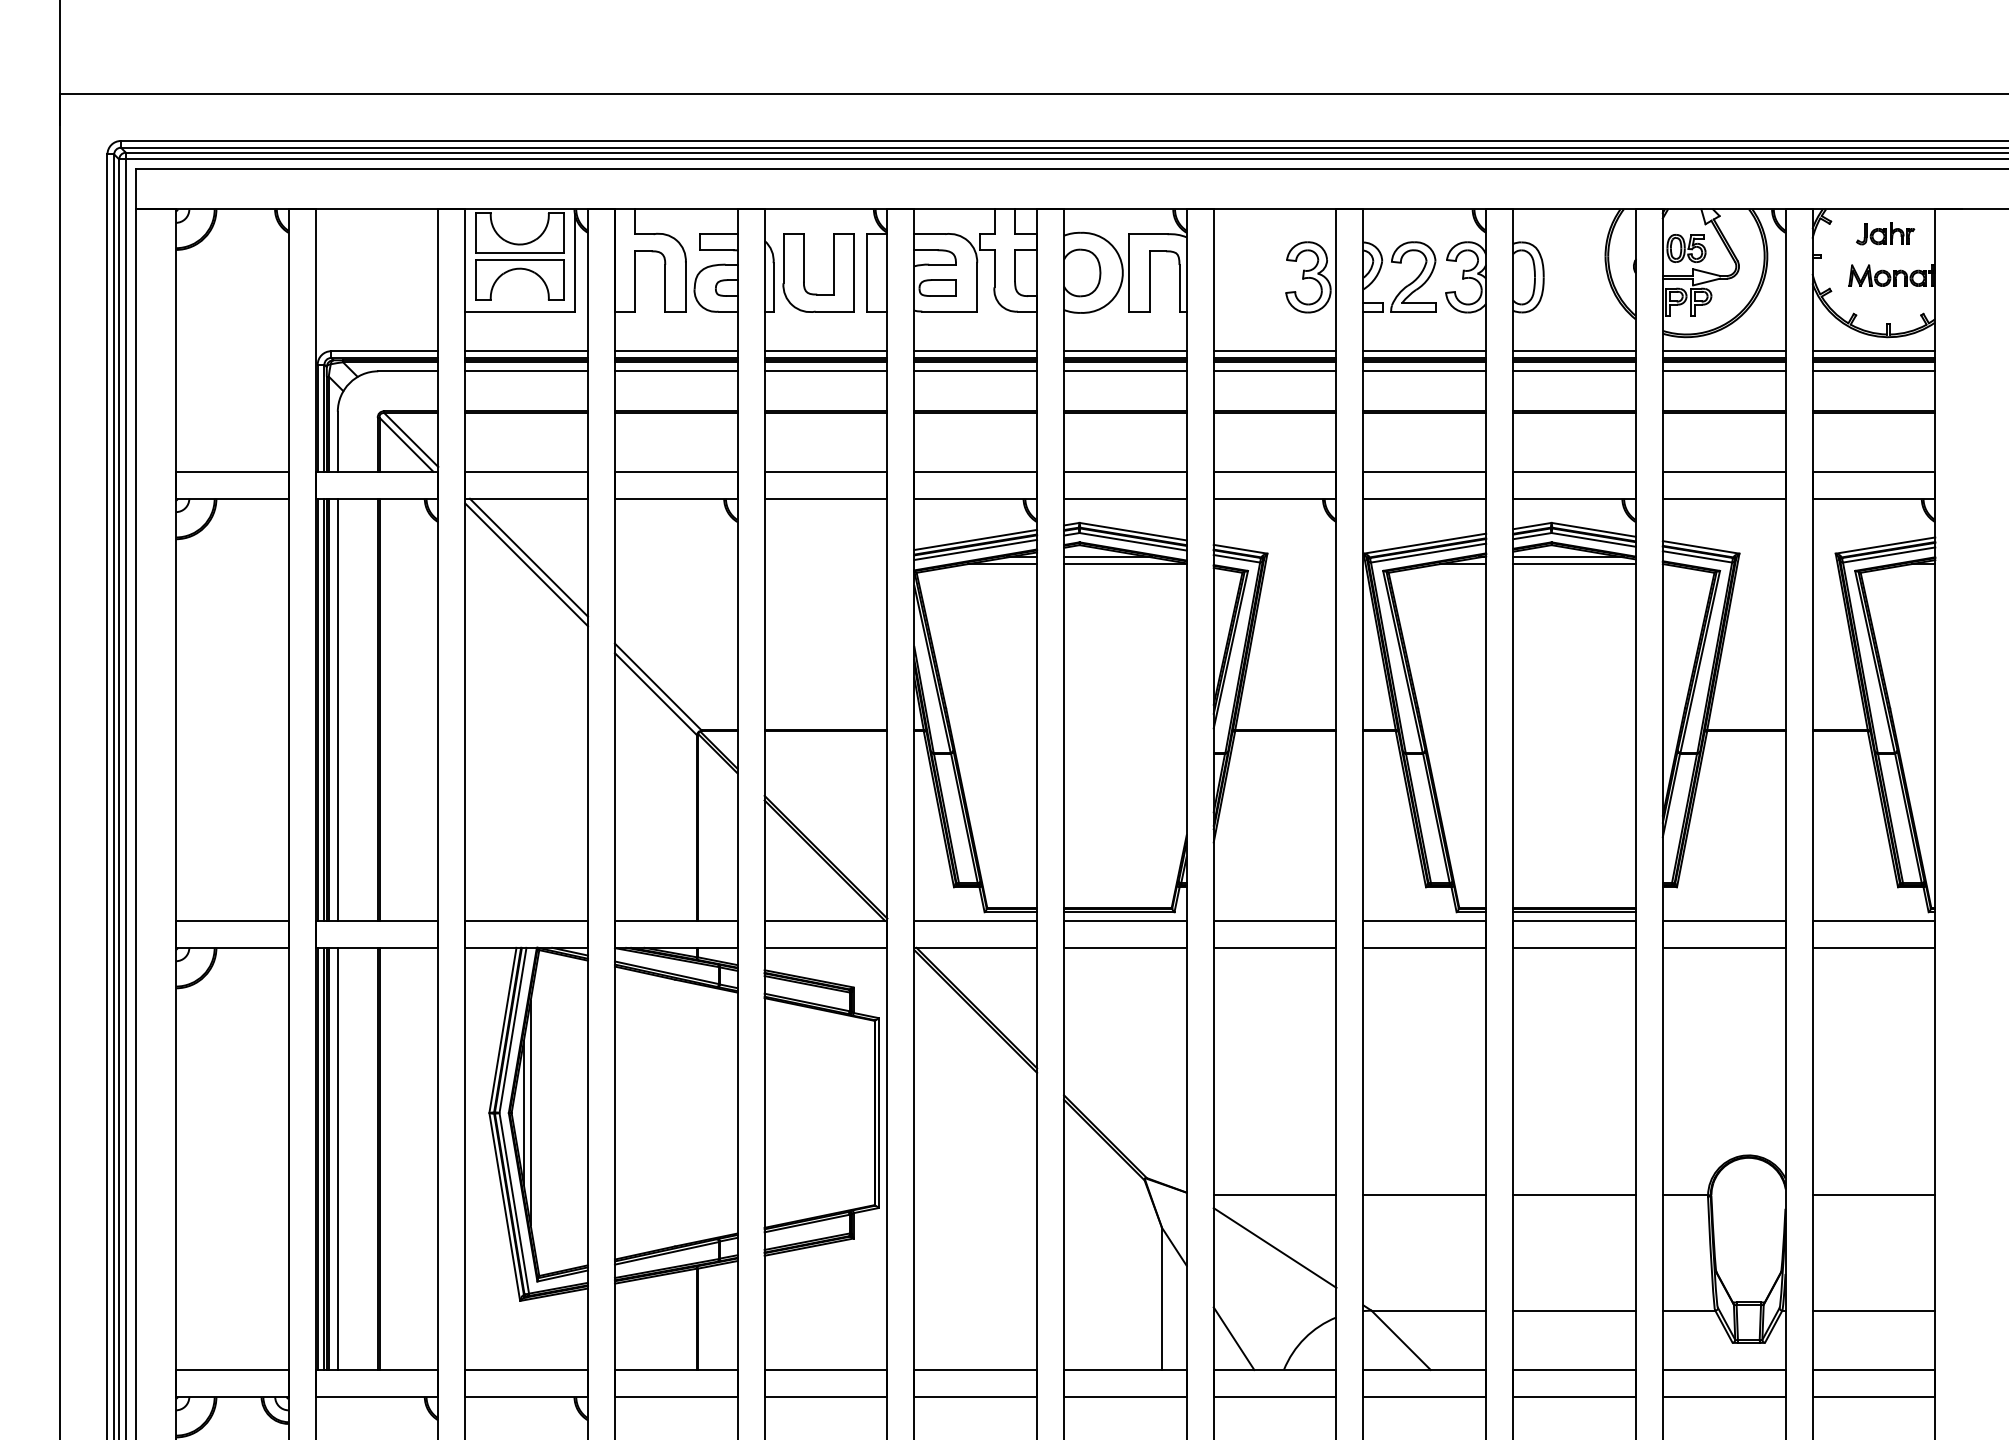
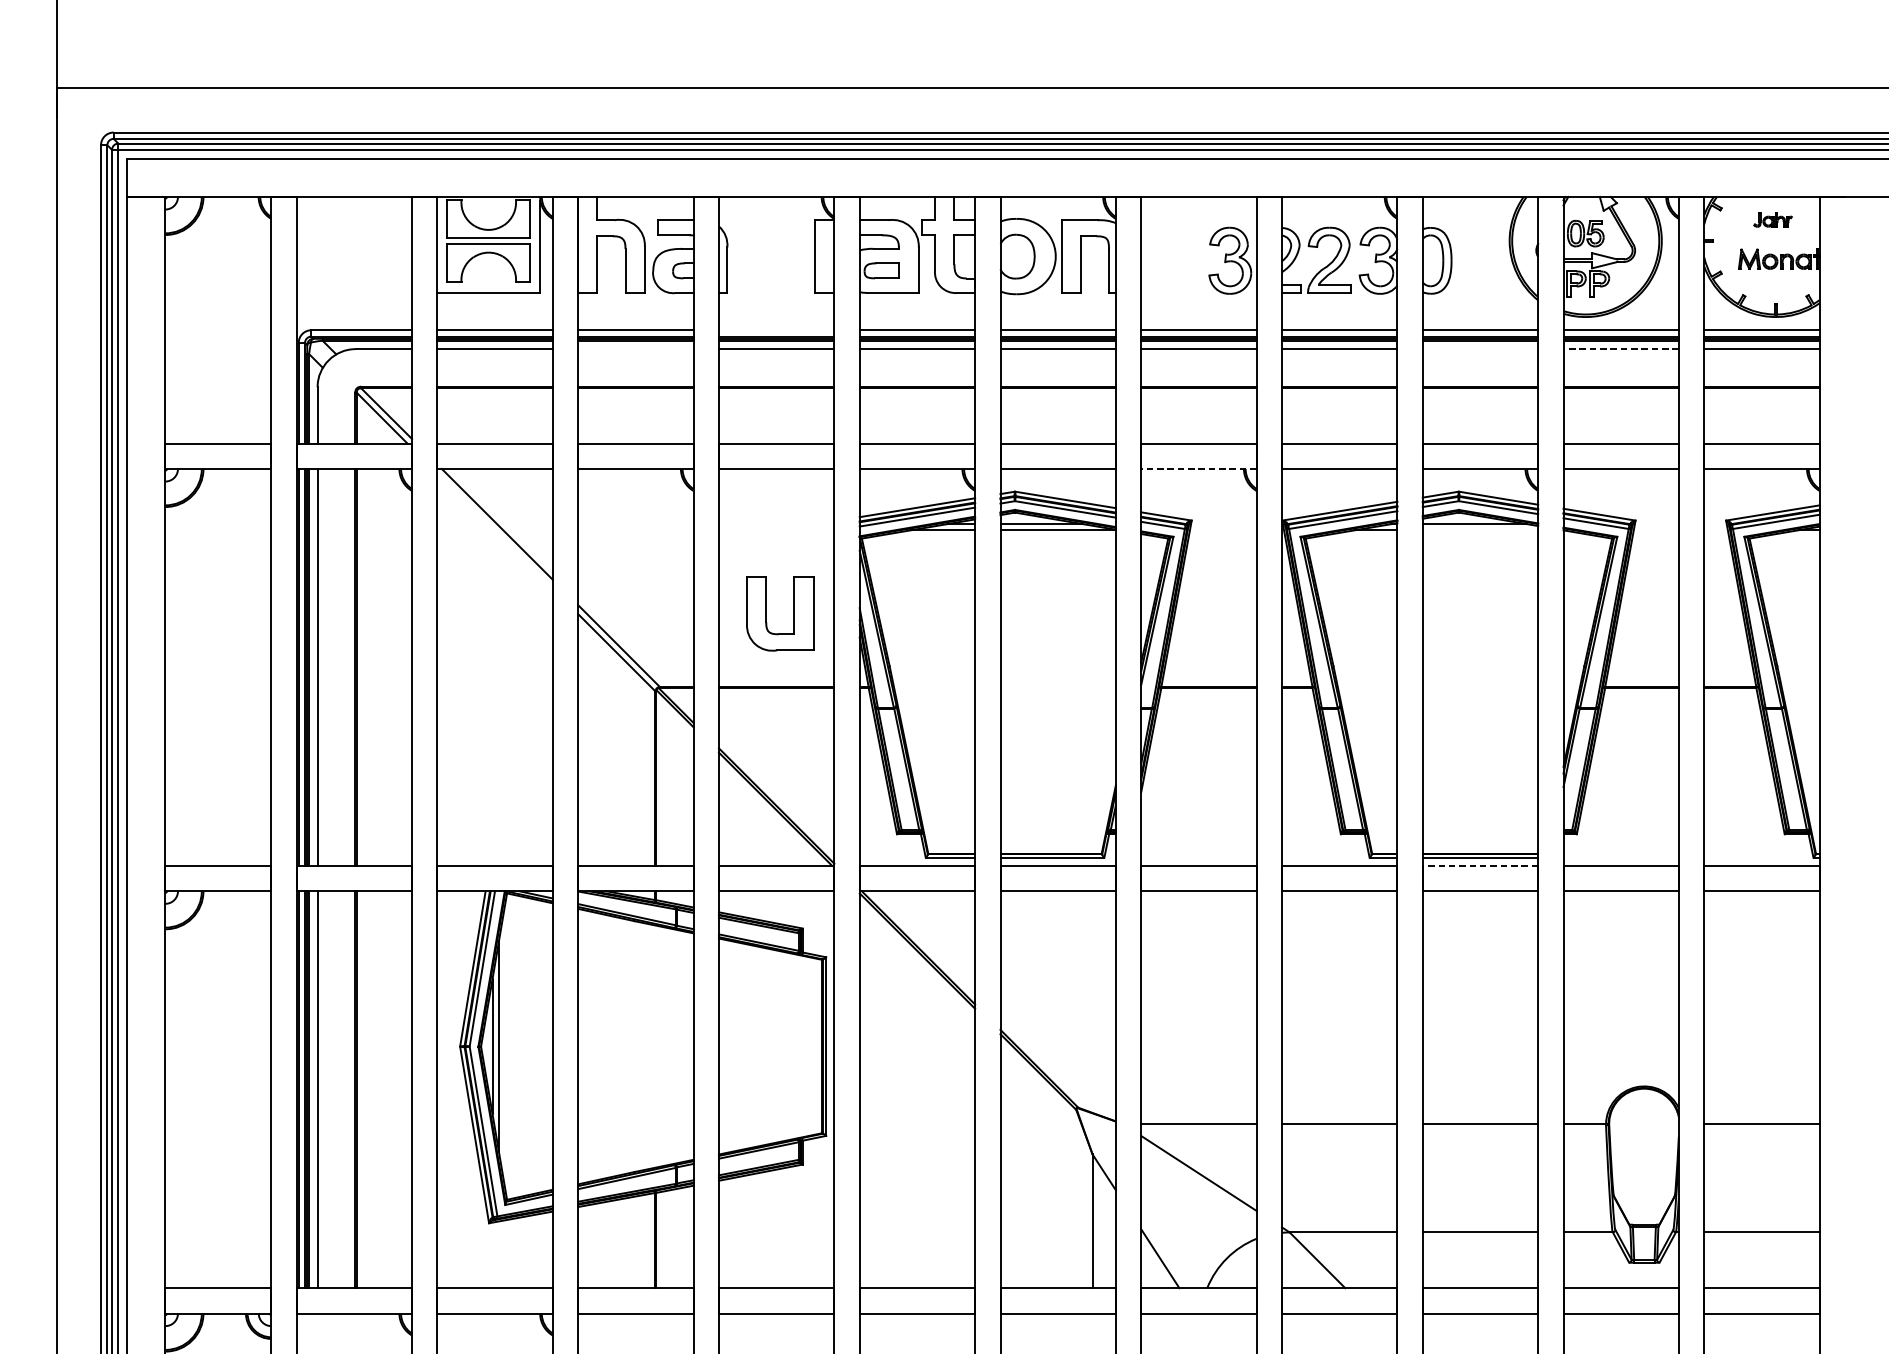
part: (1885, 233) -> (1772, 219), size x0.7
part: (804, 272) -> (766, 613), moved
line: (825, 351) -> (776, 330), removed
line: (675, 371) -> (635, 349), removed
line: (1574, 371) -> (1480, 349), removed
line: (1723, 371) -> (1620, 349), solid -> dashed
line: (1274, 498) -> (1198, 468), solid -> dashed
line: (526, 564) -> (495, 530), removed
line: (1574, 564) -> (1480, 530), removed
line: (1574, 920) -> (1480, 865), solid -> dashed

